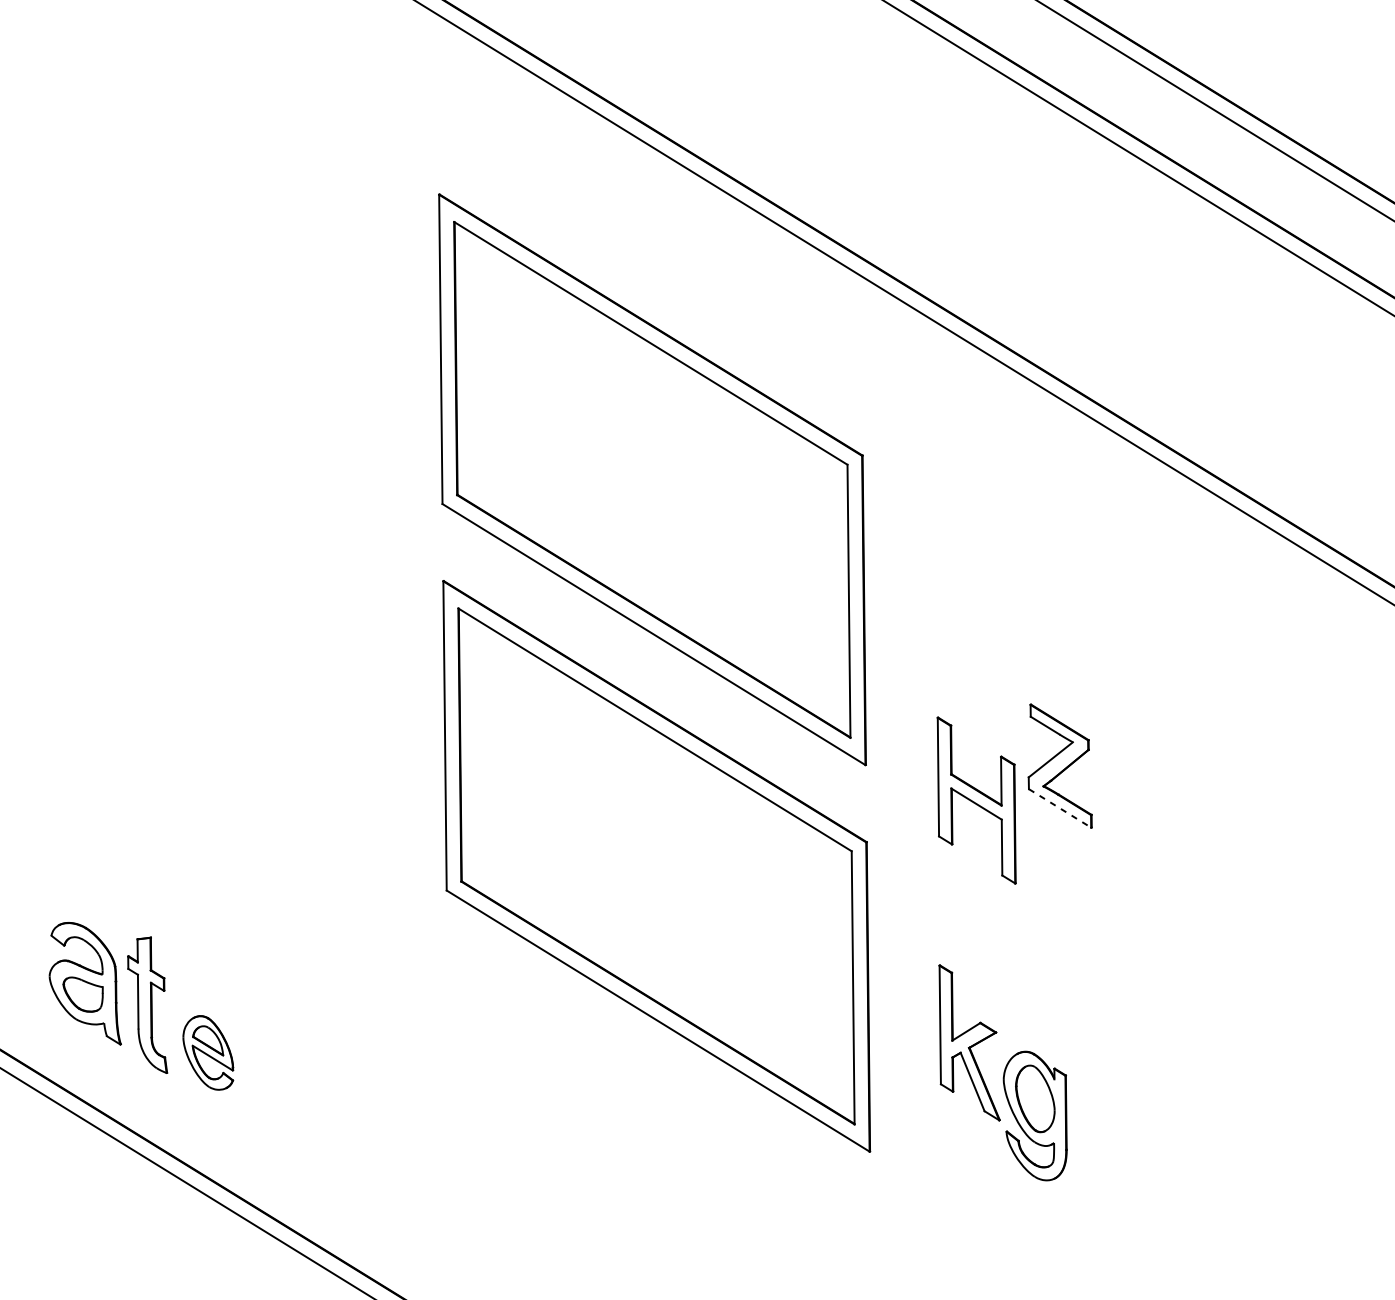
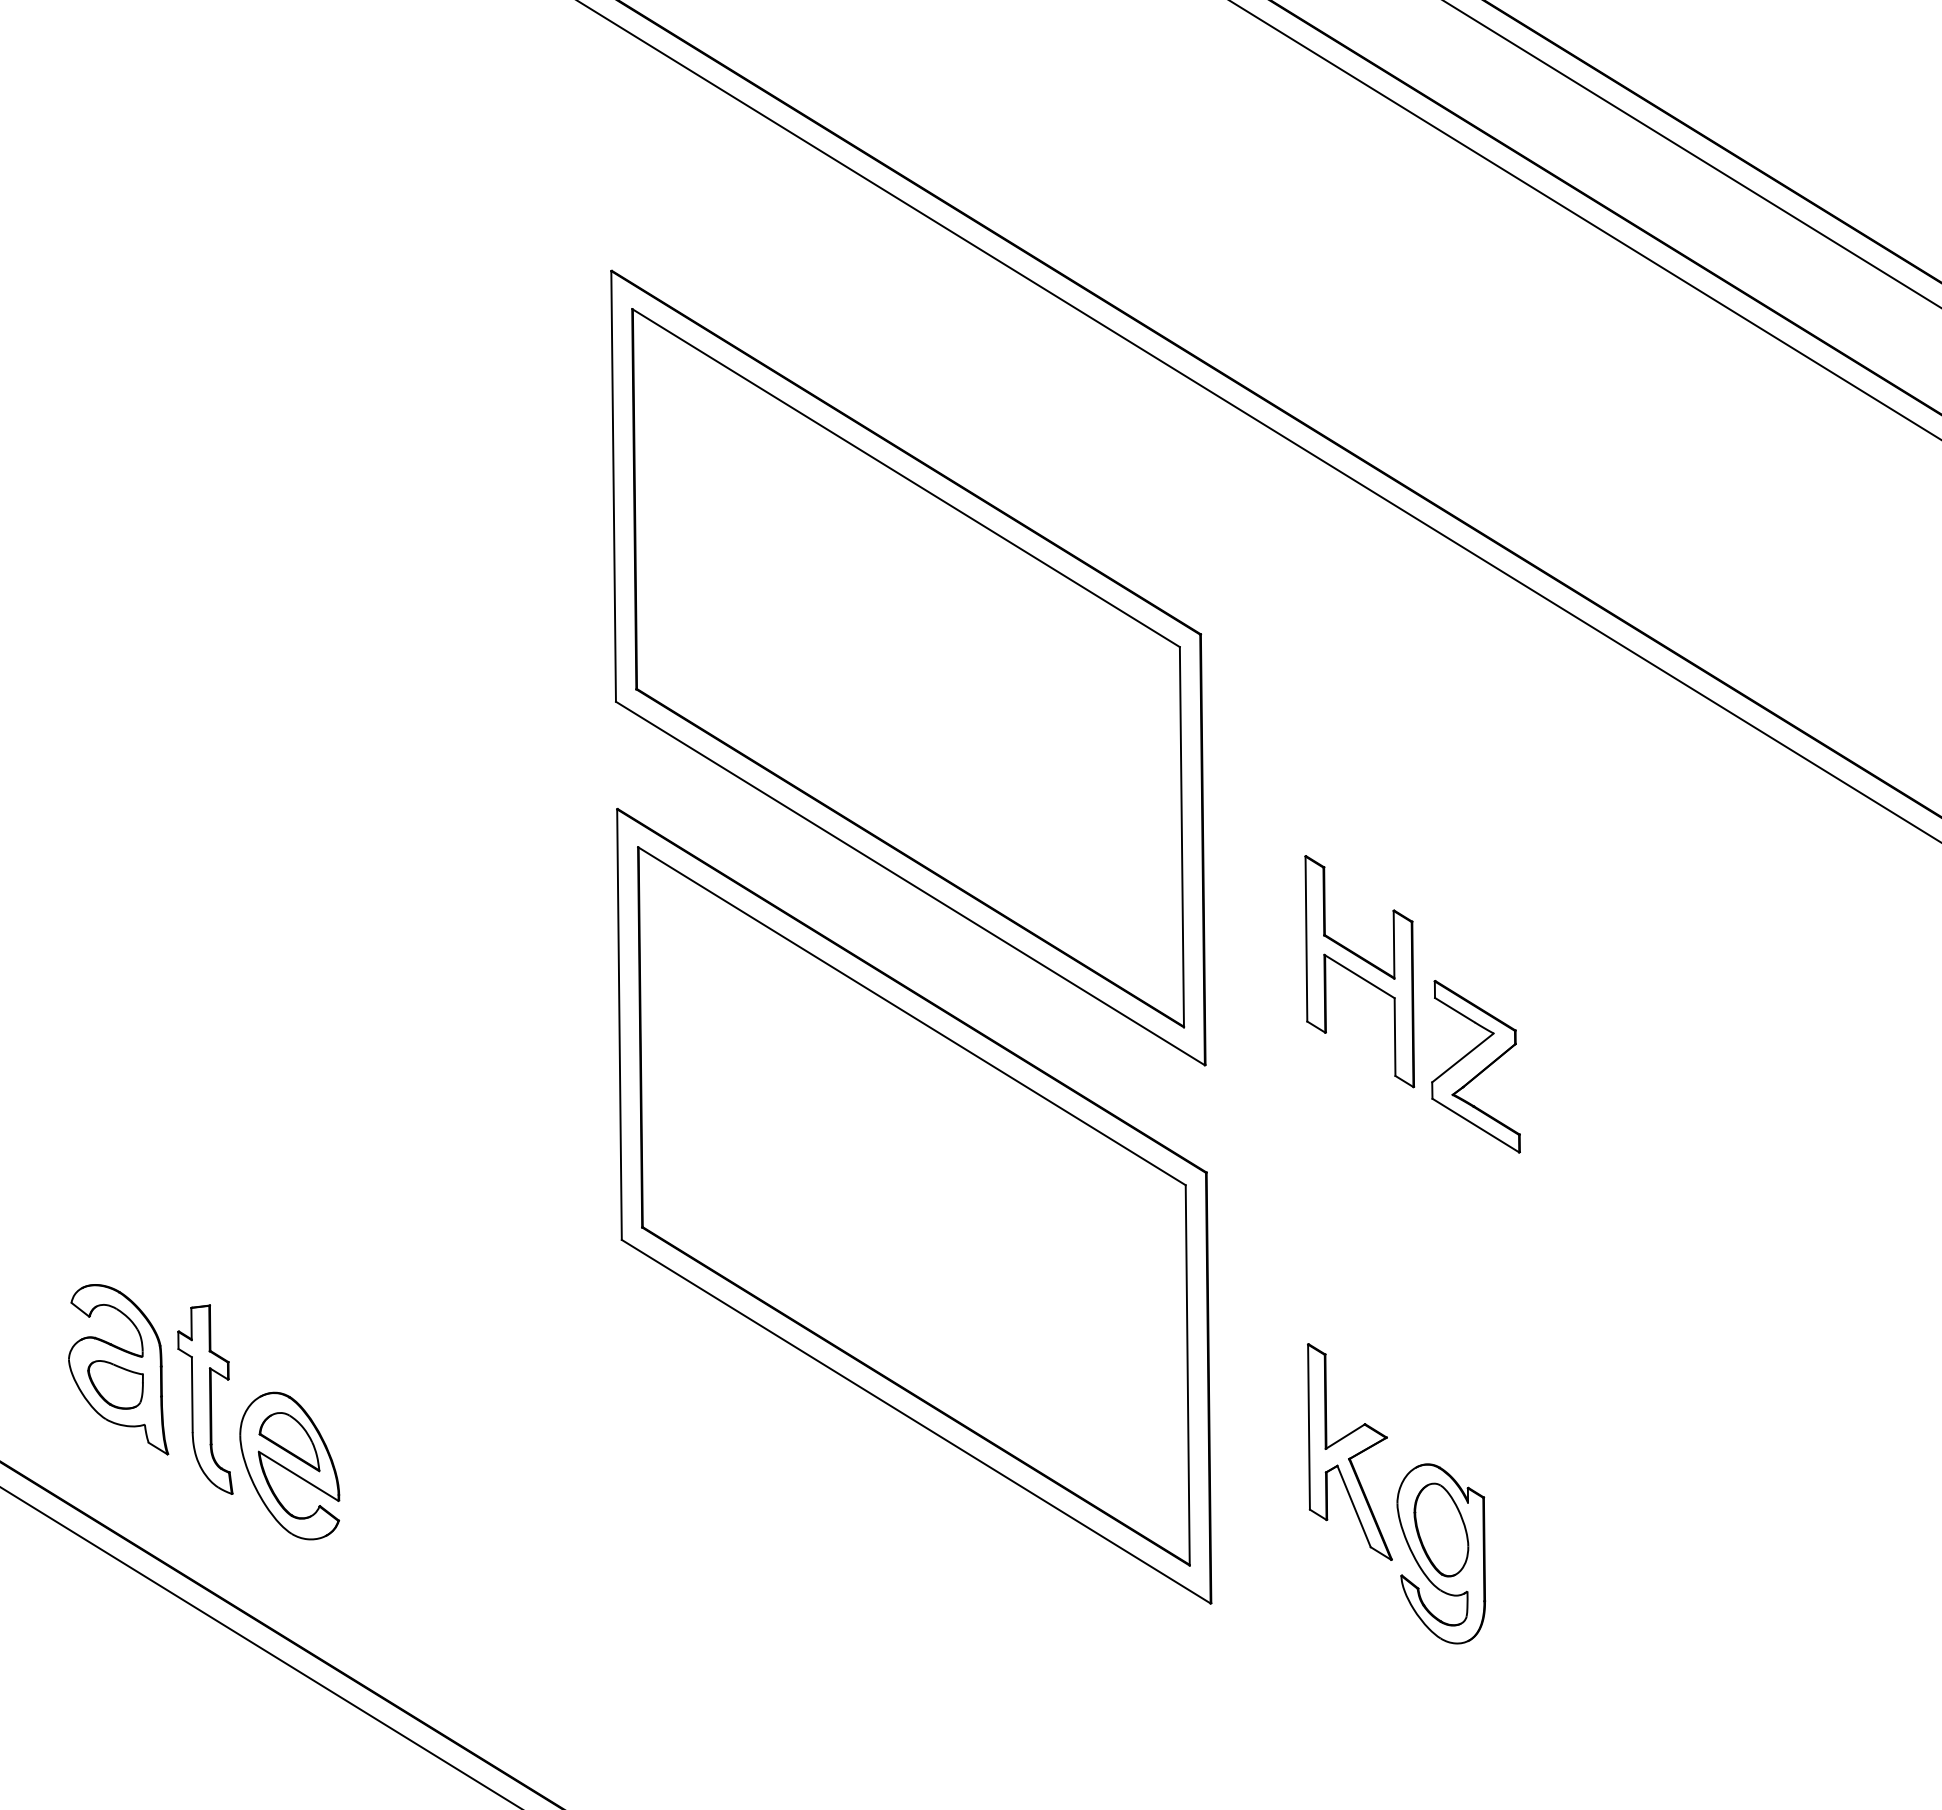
part: (976, 800) -> (1359, 971), moved
line: (1059, 808) -> (1475, 1125), dashed -> solid
part: (208, 1052) -> (289, 1465), size x1.43

